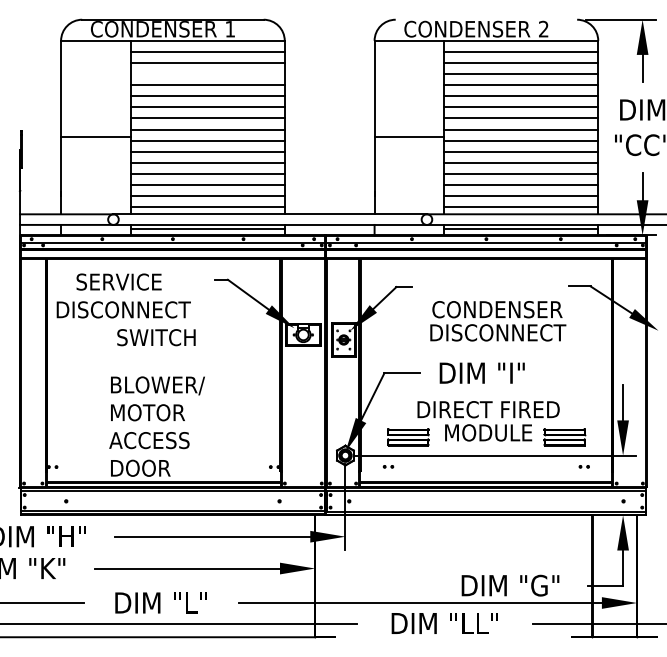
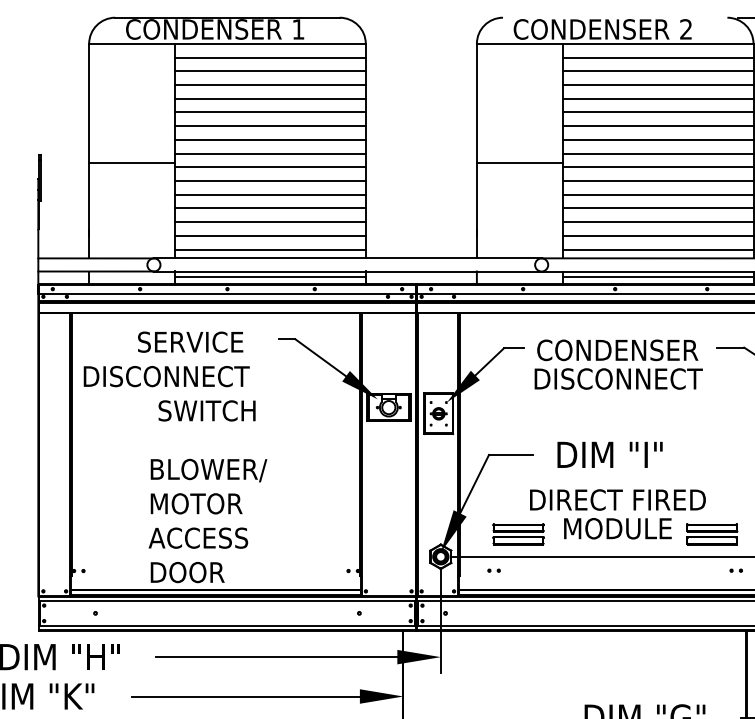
line: (207, 74) -> (270, 85), added
text: (118, 281) -> (189, 341), moved
text: (498, 321) -> (619, 364), moved

